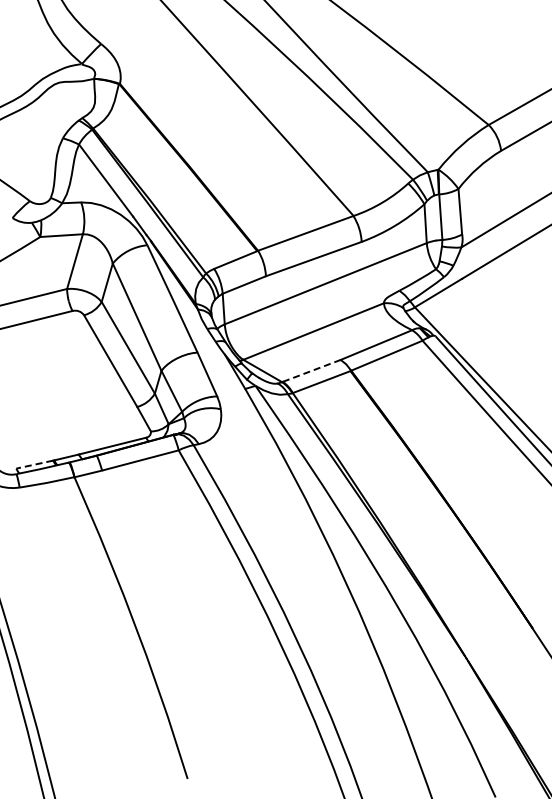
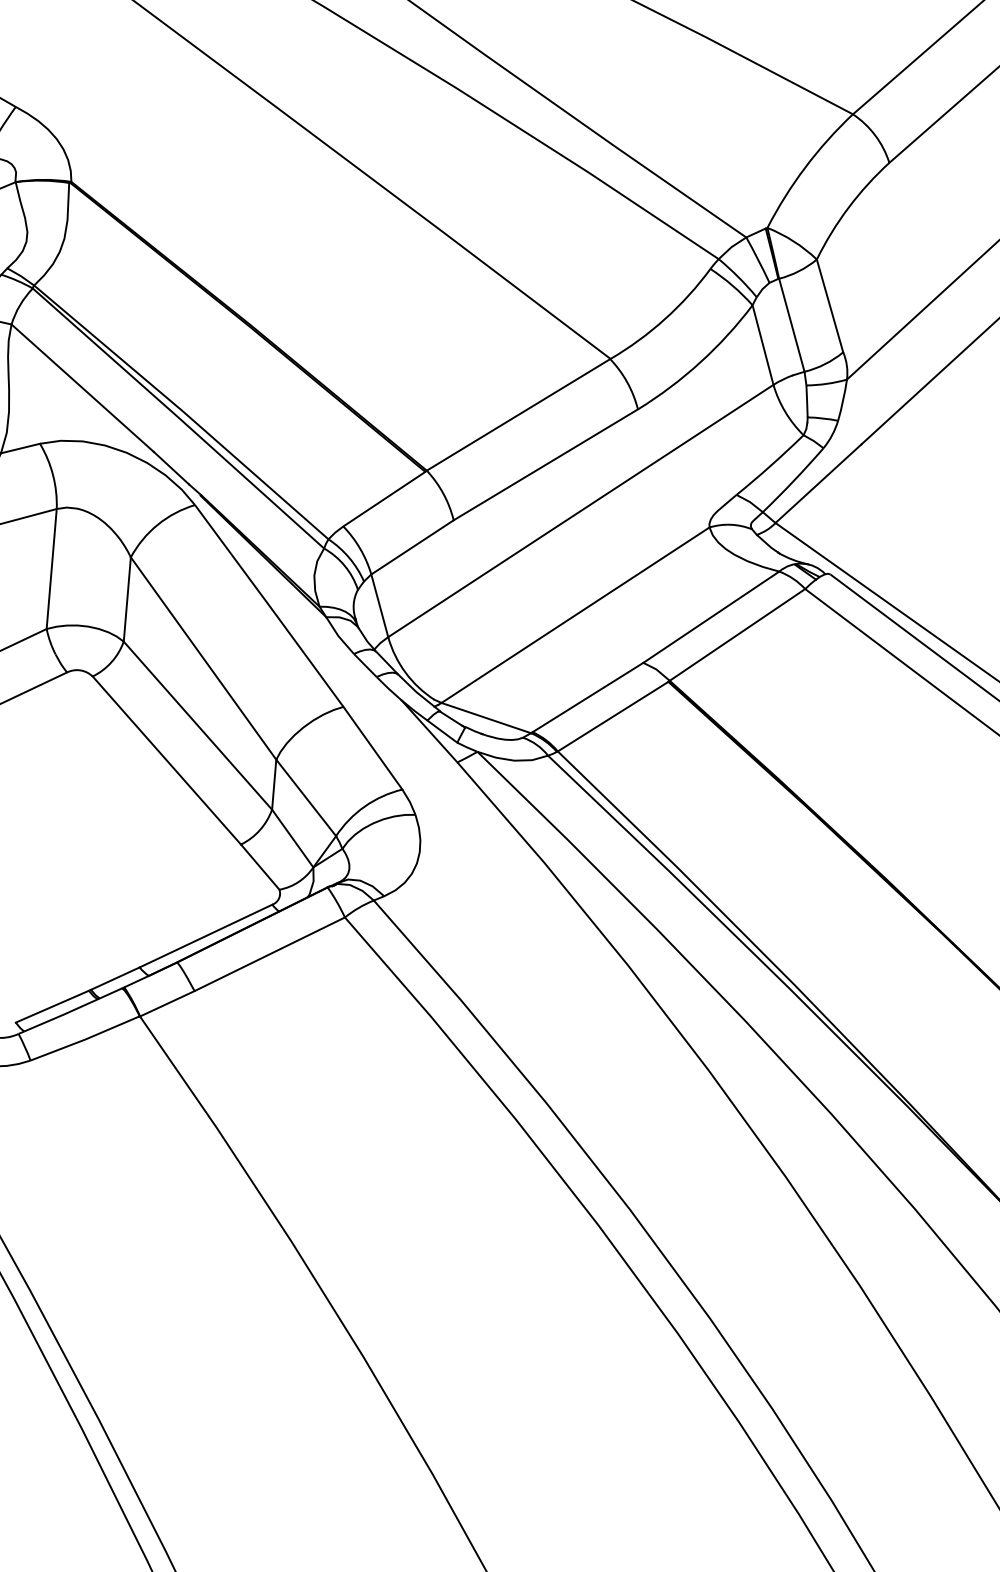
line: (311, 370) -> (587, 696), dashed -> solid
line: (34, 464) -> (51, 1006), dashed -> solid

